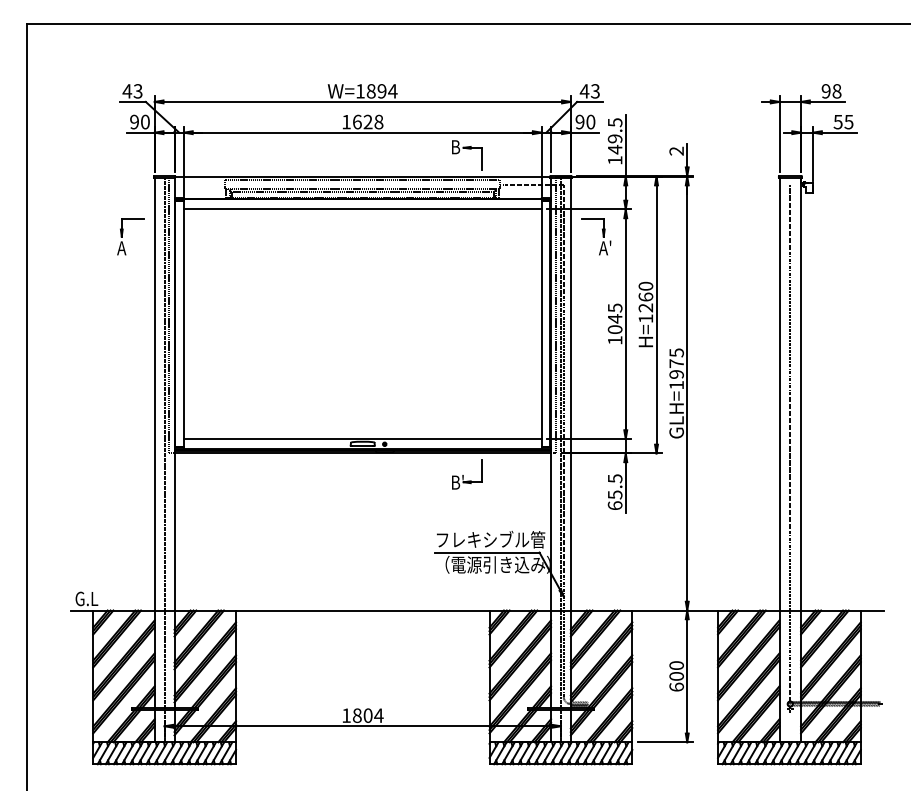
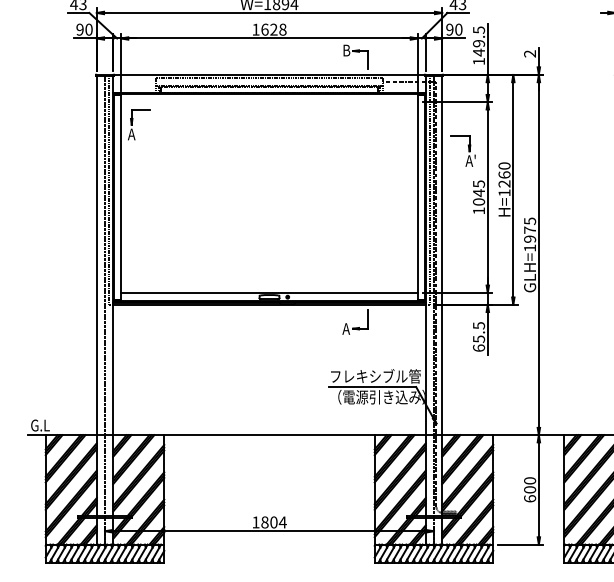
line: (362, 209) -> (269, 102), removed
part: (123, 233) -> (133, 122), moved
part: (596, 236) -> (463, 151), moved
text: (456, 482) -> (347, 328), B' -> A

